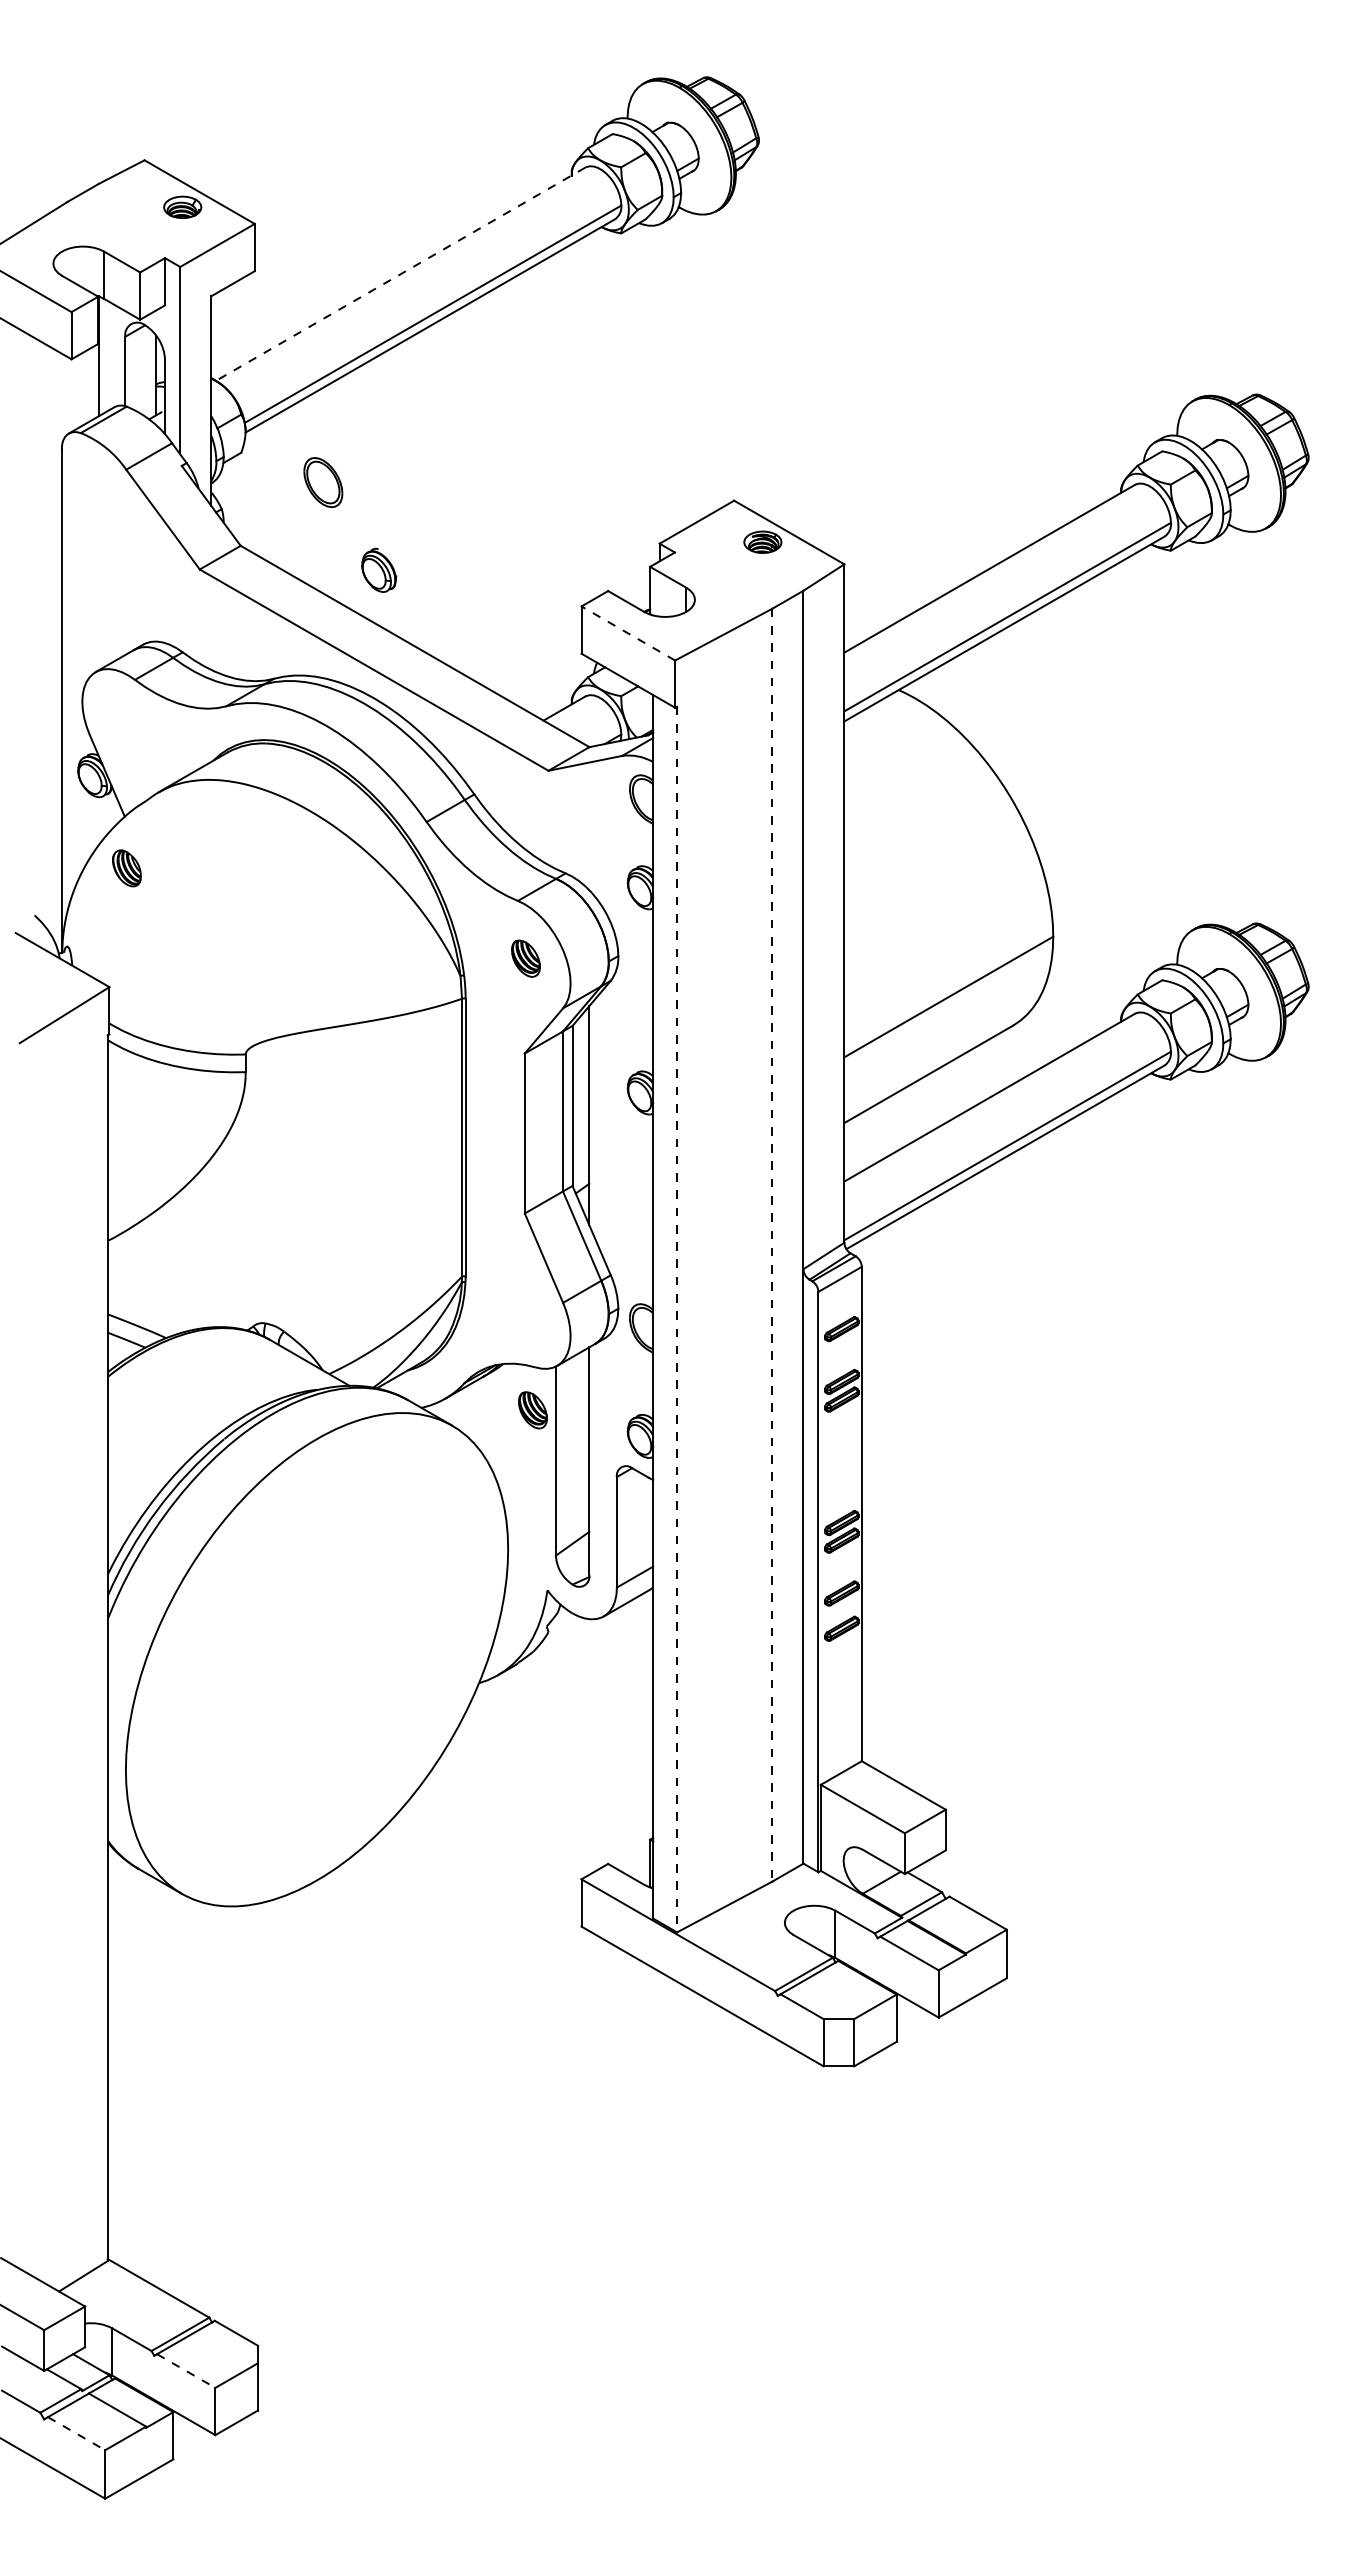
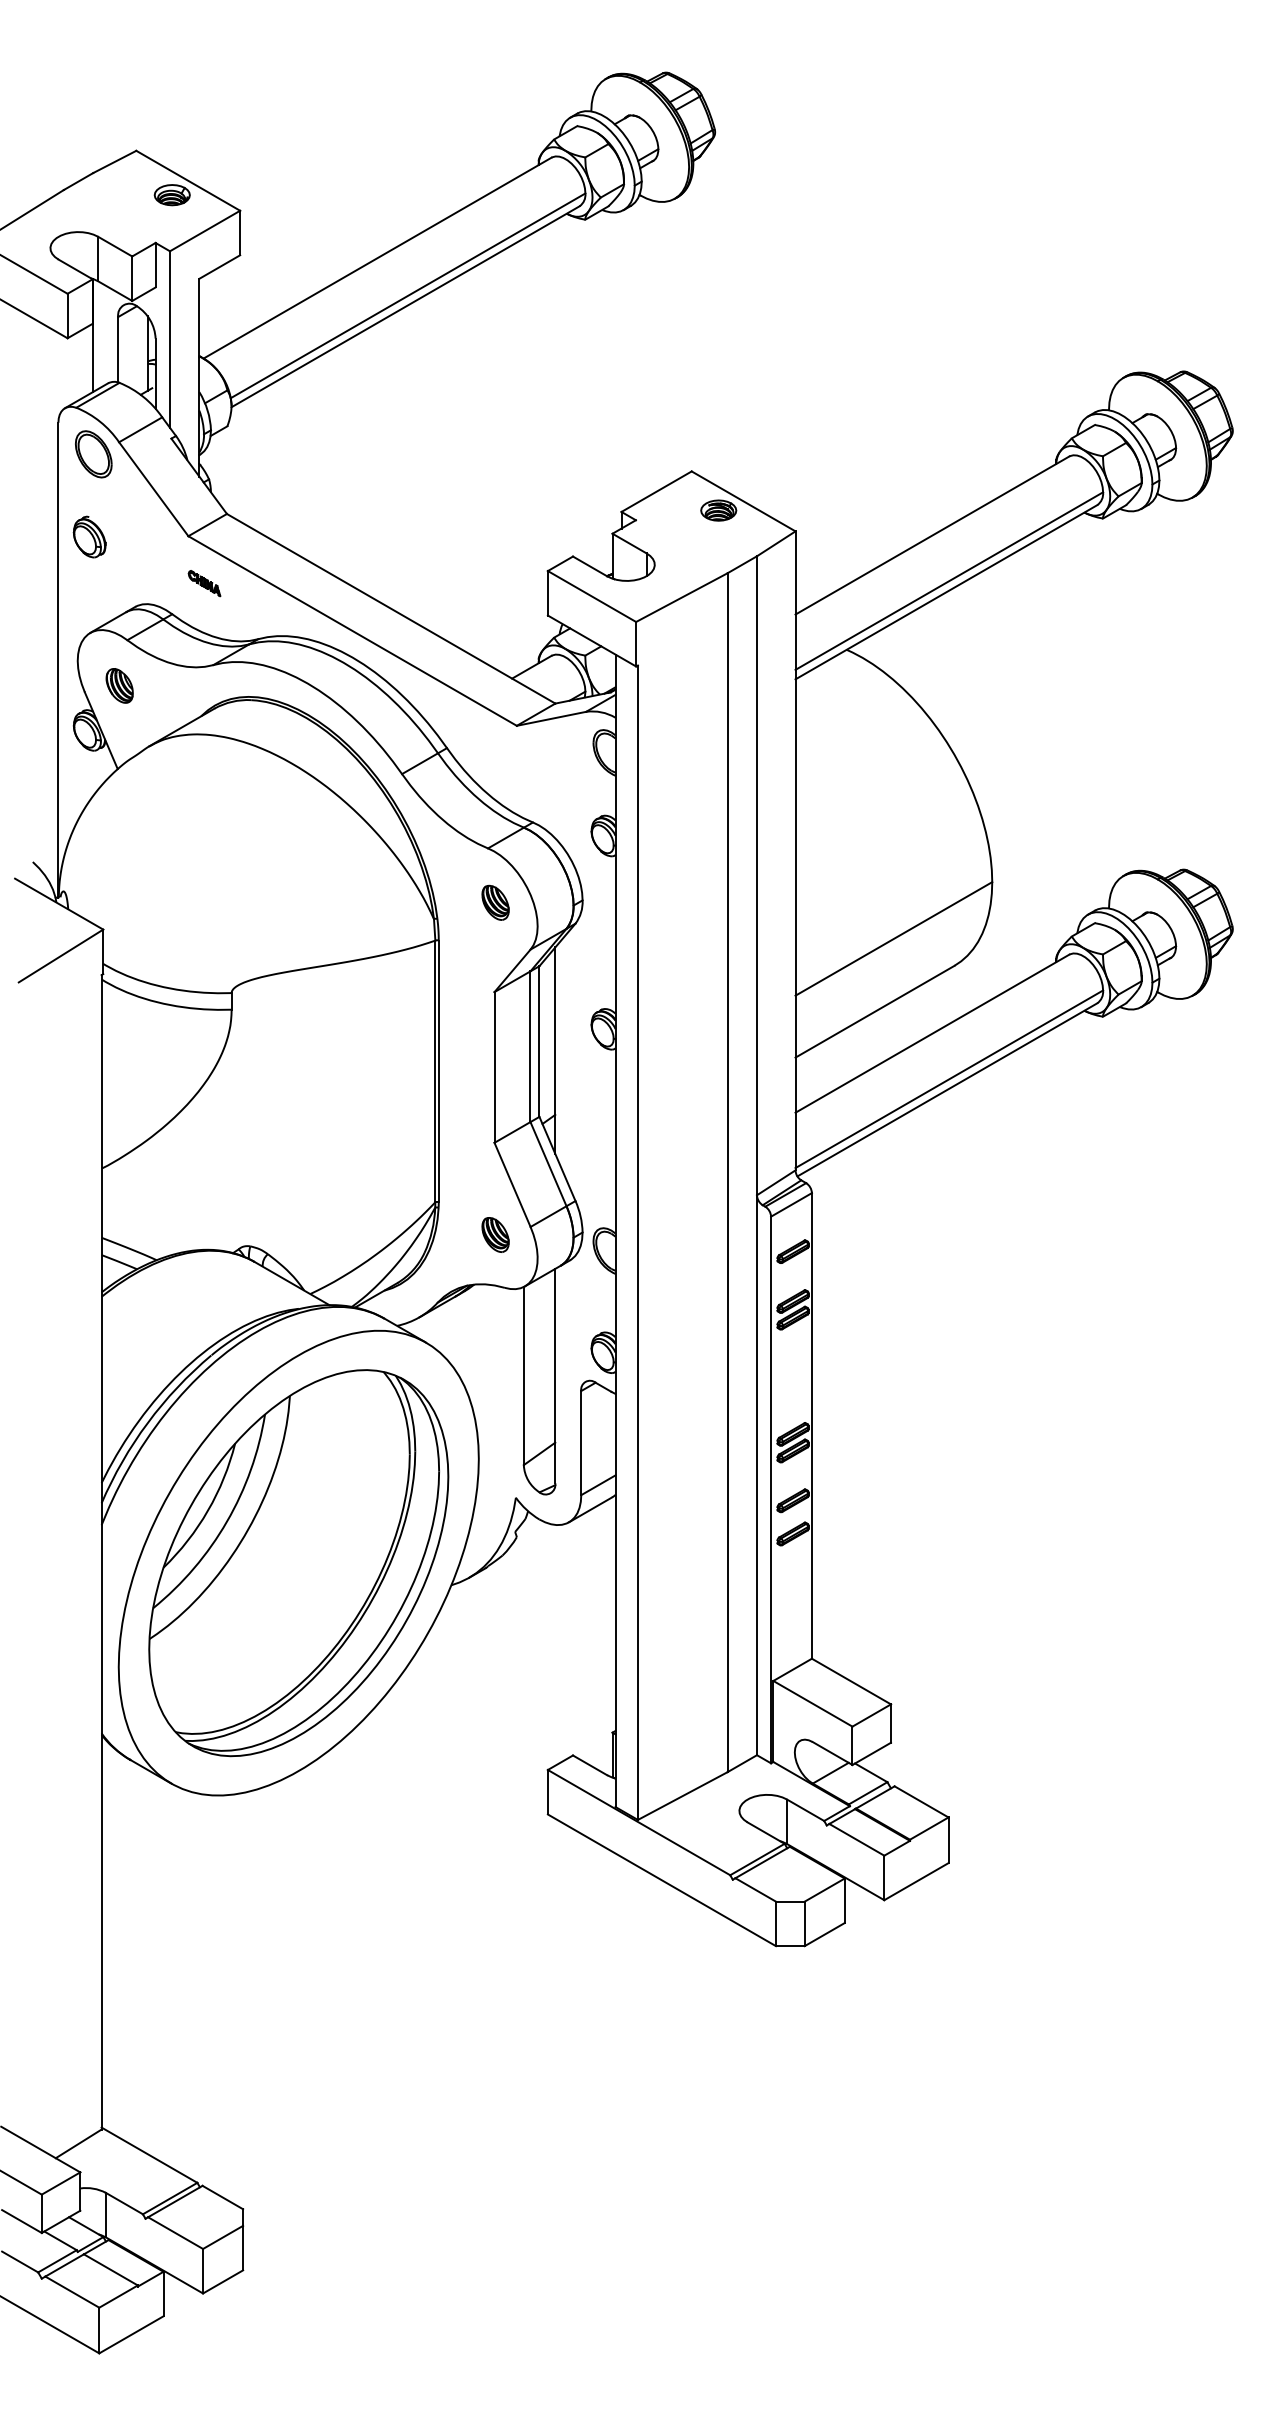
line: (400, 274) -> (377, 258), dashed -> solid
part: (323, 482) -> (93, 454), moved
part: (379, 569) -> (90, 536), moved
part: (216, 619) -> (204, 583), added
line: (627, 633) -> (591, 596), dashed -> solid
part: (126, 868) -> (119, 686), moved
line: (772, 1245) -> (727, 1172), dashed -> solid
line: (677, 1319) -> (638, 1242), dashed -> solid
part: (532, 1410) -> (495, 1235), moved
part: (316, 1659) -> (298, 1562), added
line: (186, 2371) -> (175, 2233), dashed -> solid
line: (77, 2433) -> (73, 2291), dashed -> solid

